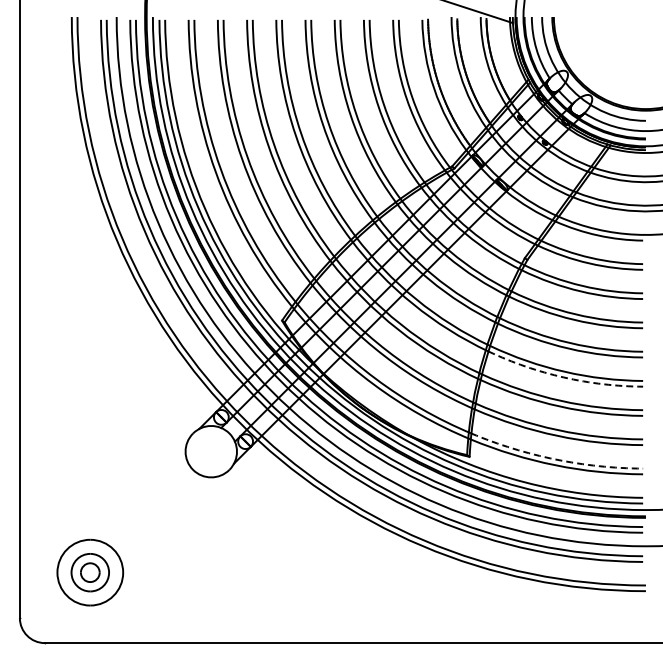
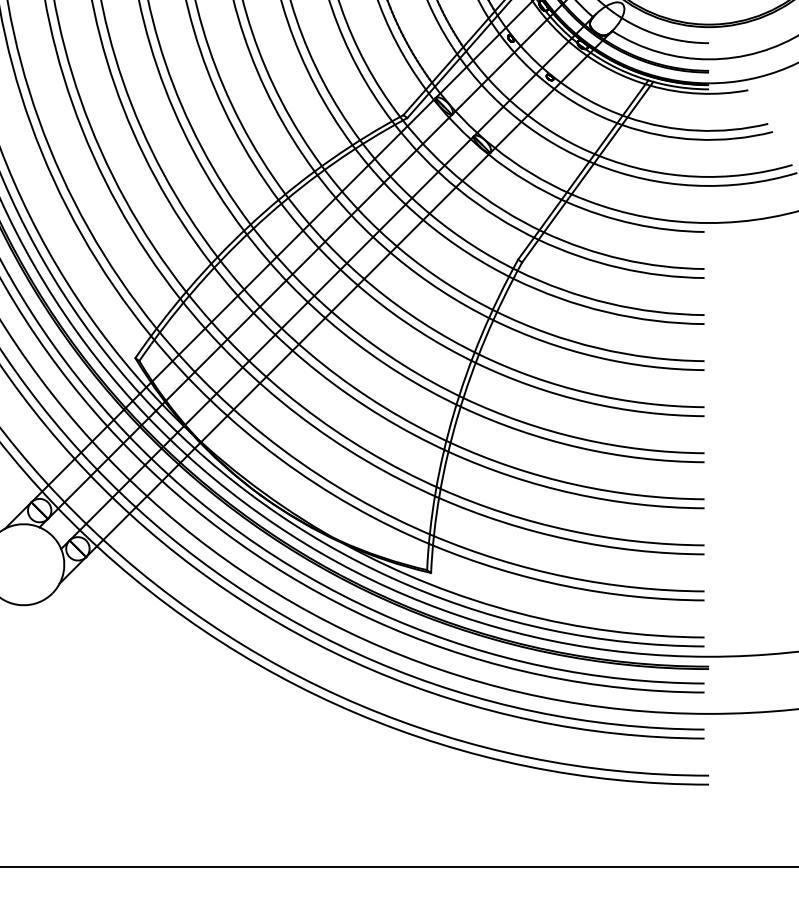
arc: (563, 377) -> (579, 447), dashed -> solid
arc: (555, 459) -> (566, 577), dashed -> solid

